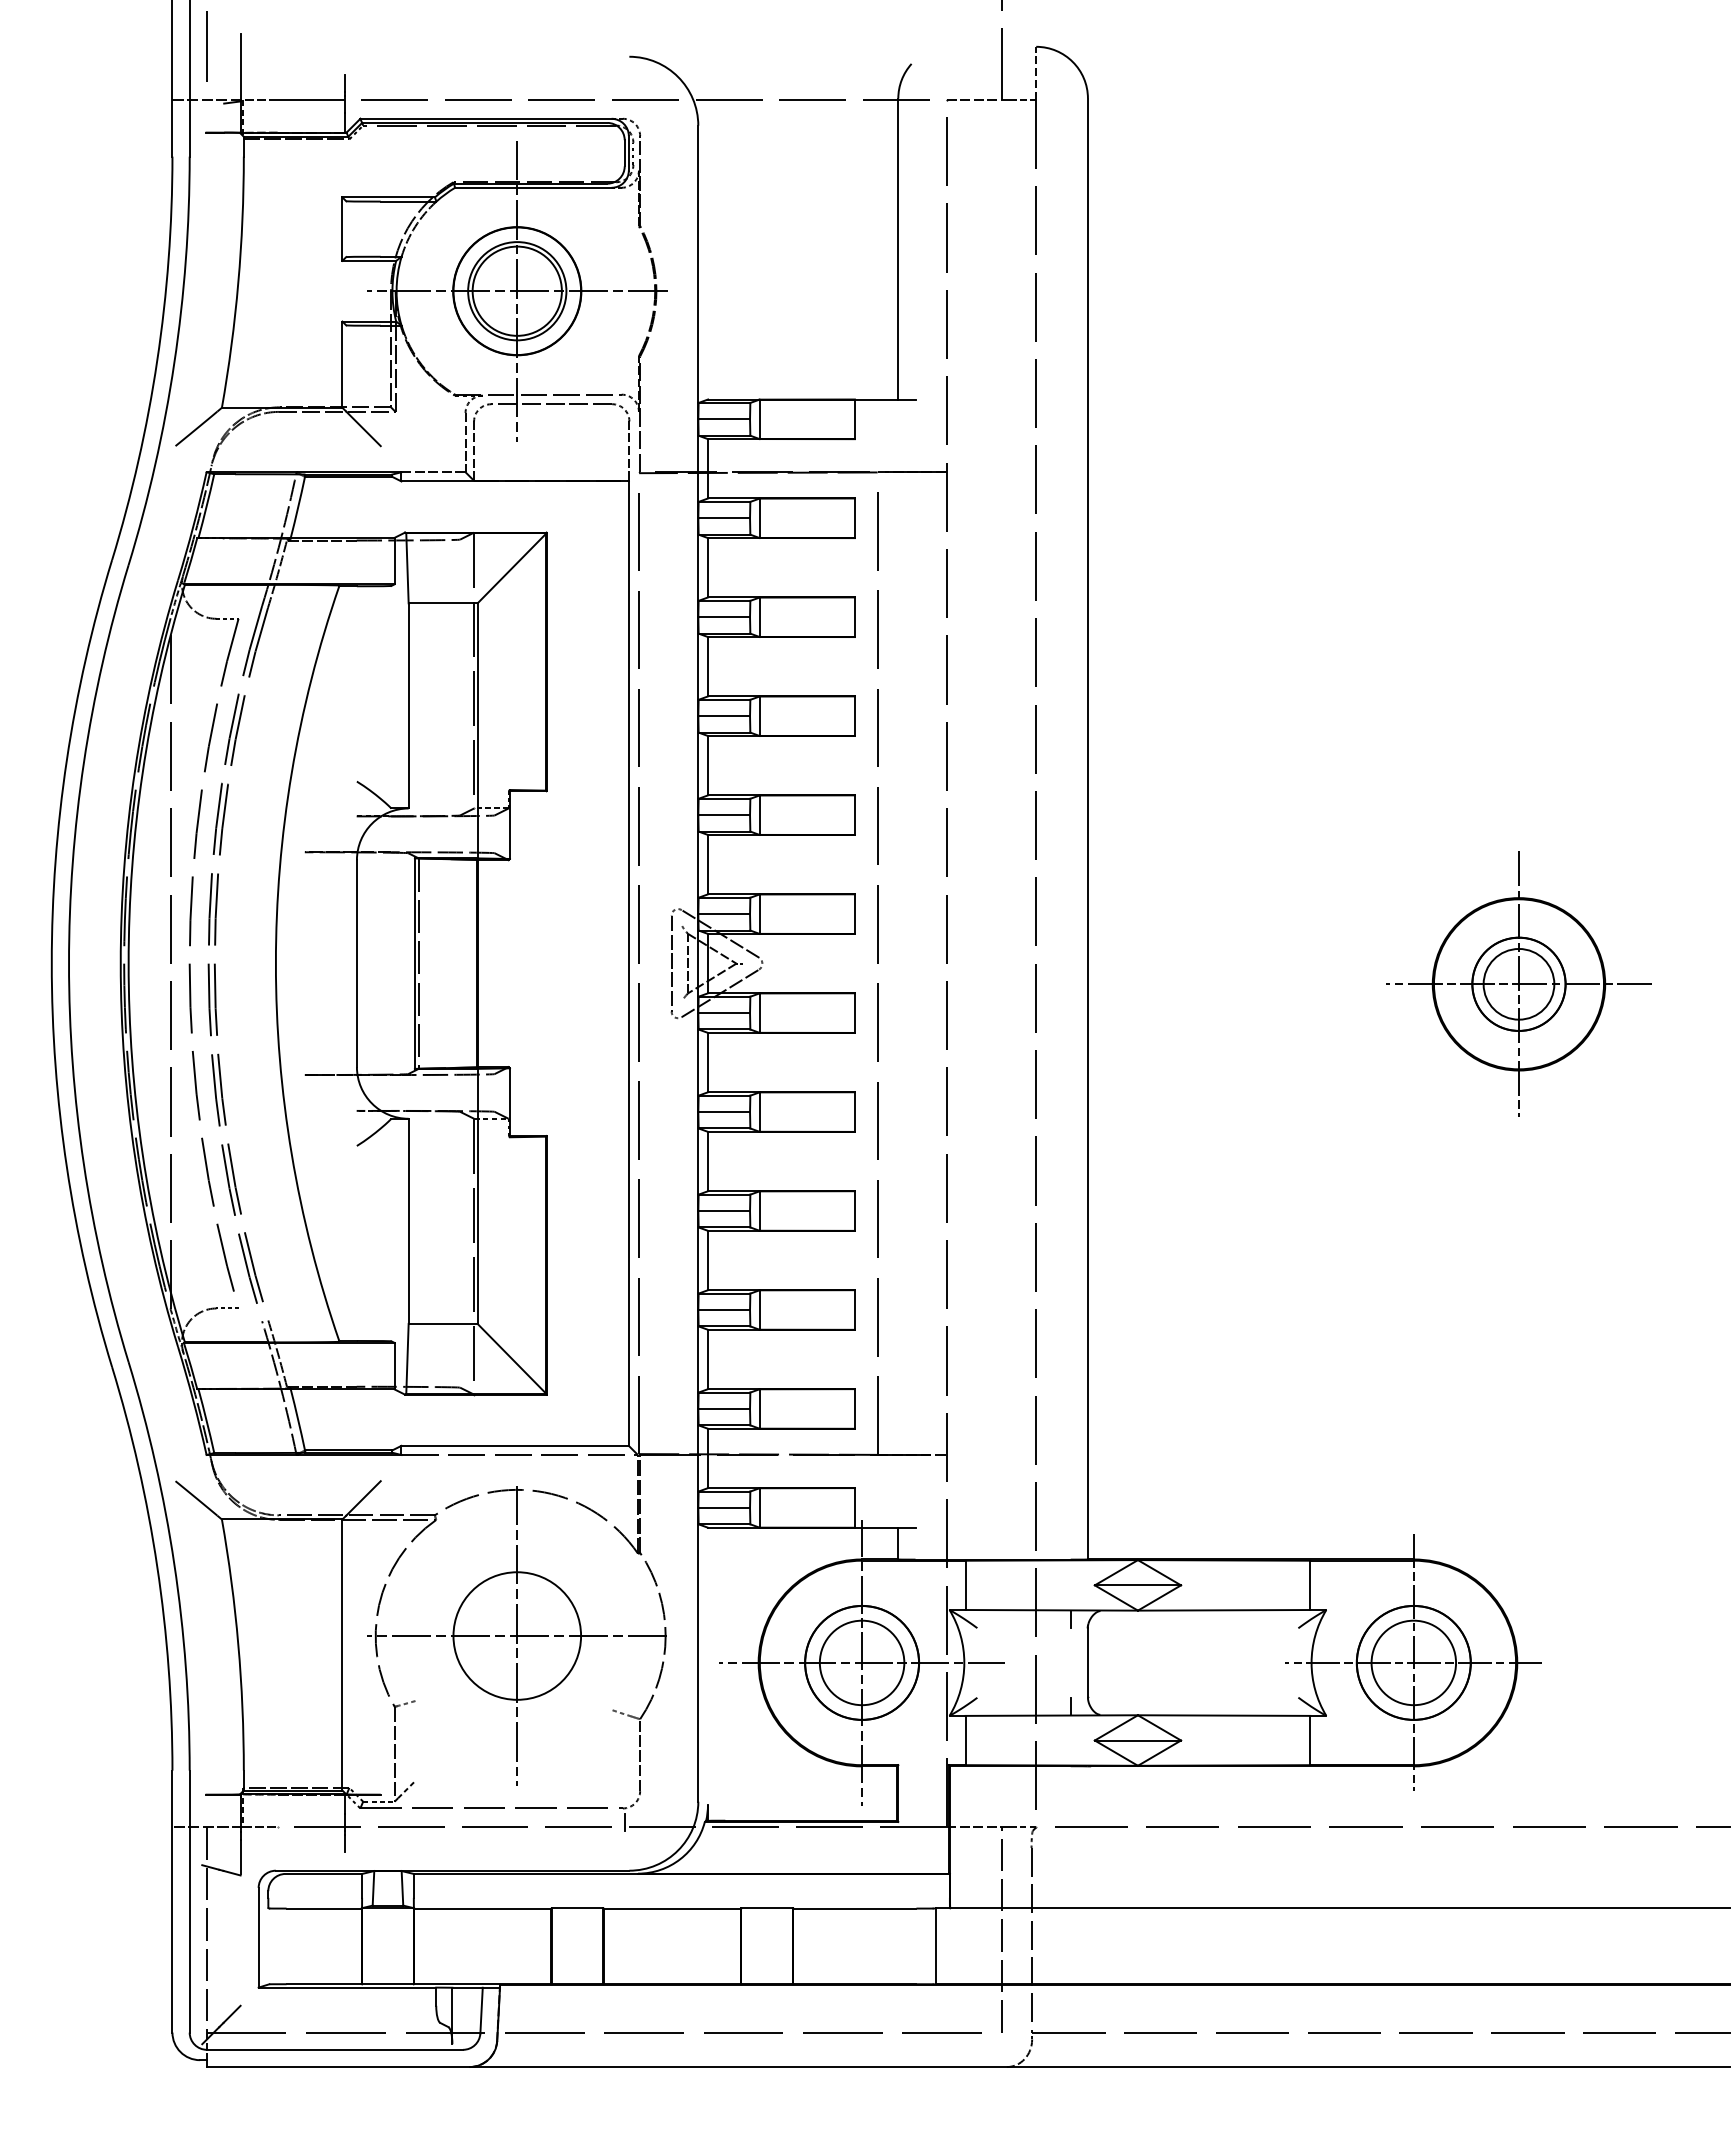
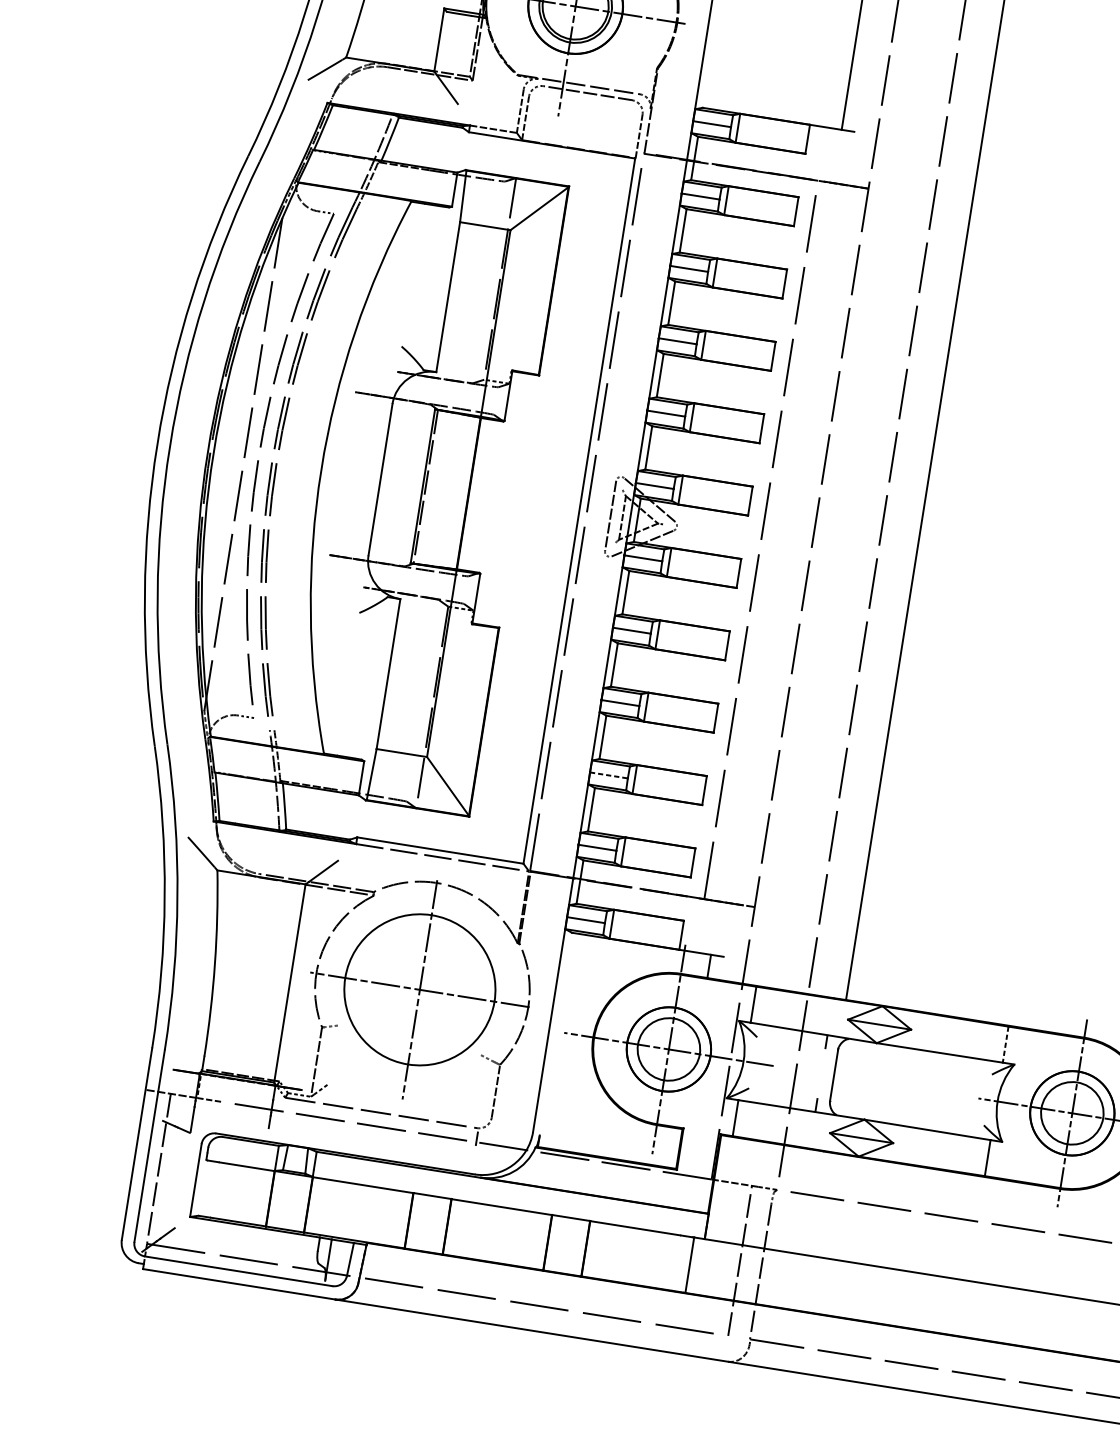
line: (724, 1310) -> (609, 775), solid -> dashed
line: (1310, 1585) -> (1005, 1044), solid -> dashed
circle: (517, 1635) -> (420, 989), size x1.6

